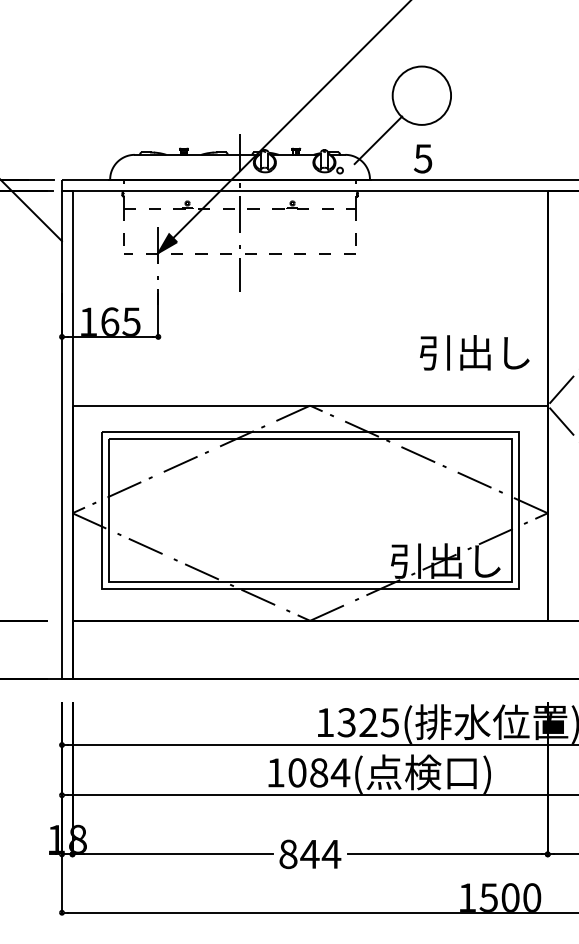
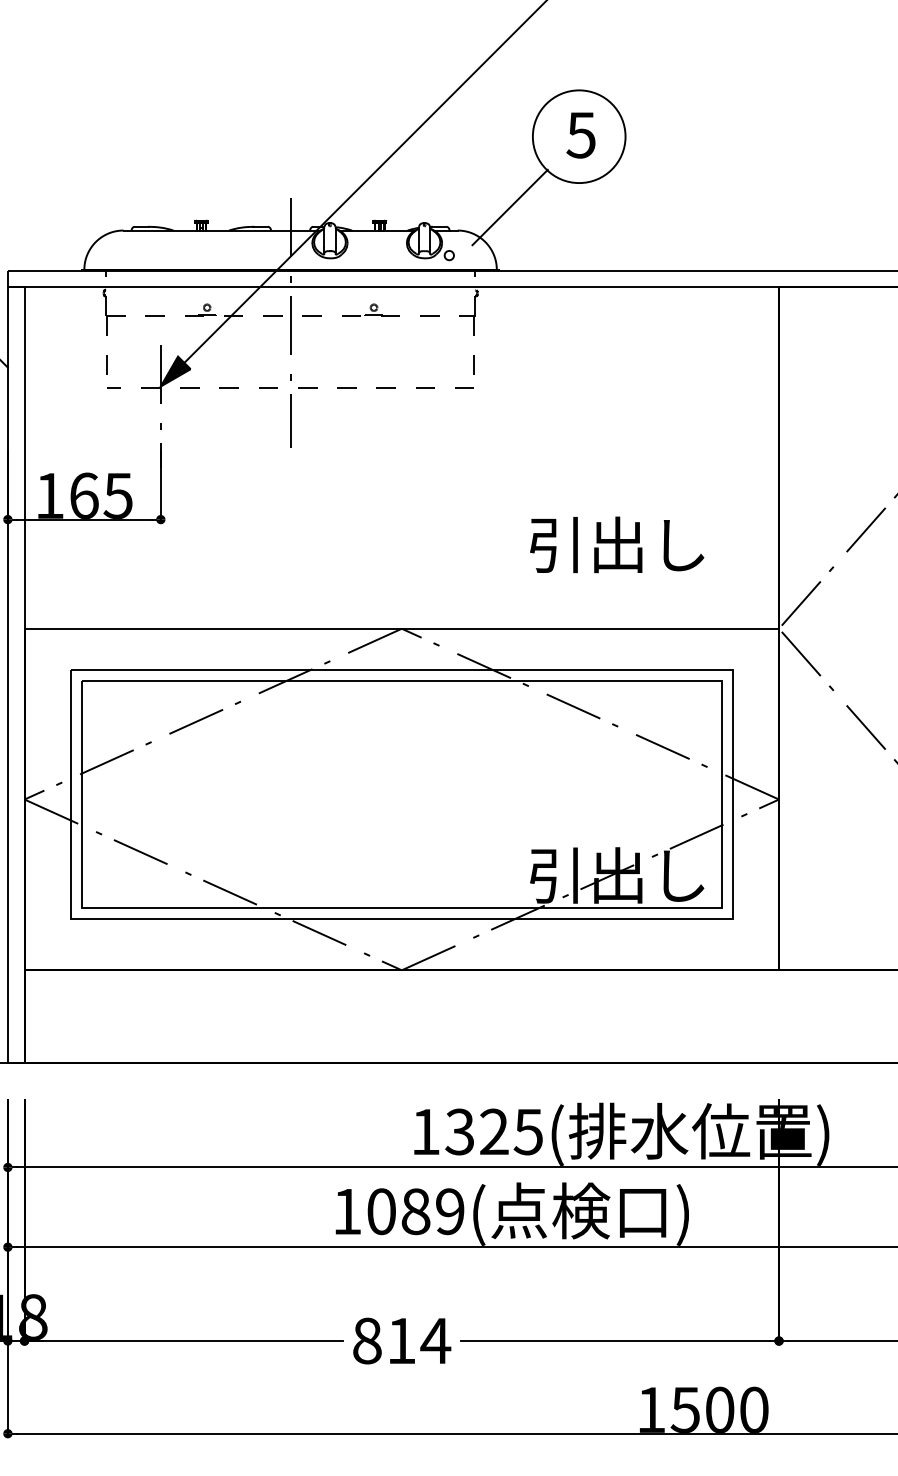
text: (423, 158) -> (581, 134), moved
text: (474, 352) -> (616, 544), moved
text: (340, 772) -> (450, 1211), 1084( -> 1089(
text: (309, 854) -> (400, 1341), 844 -> 814

